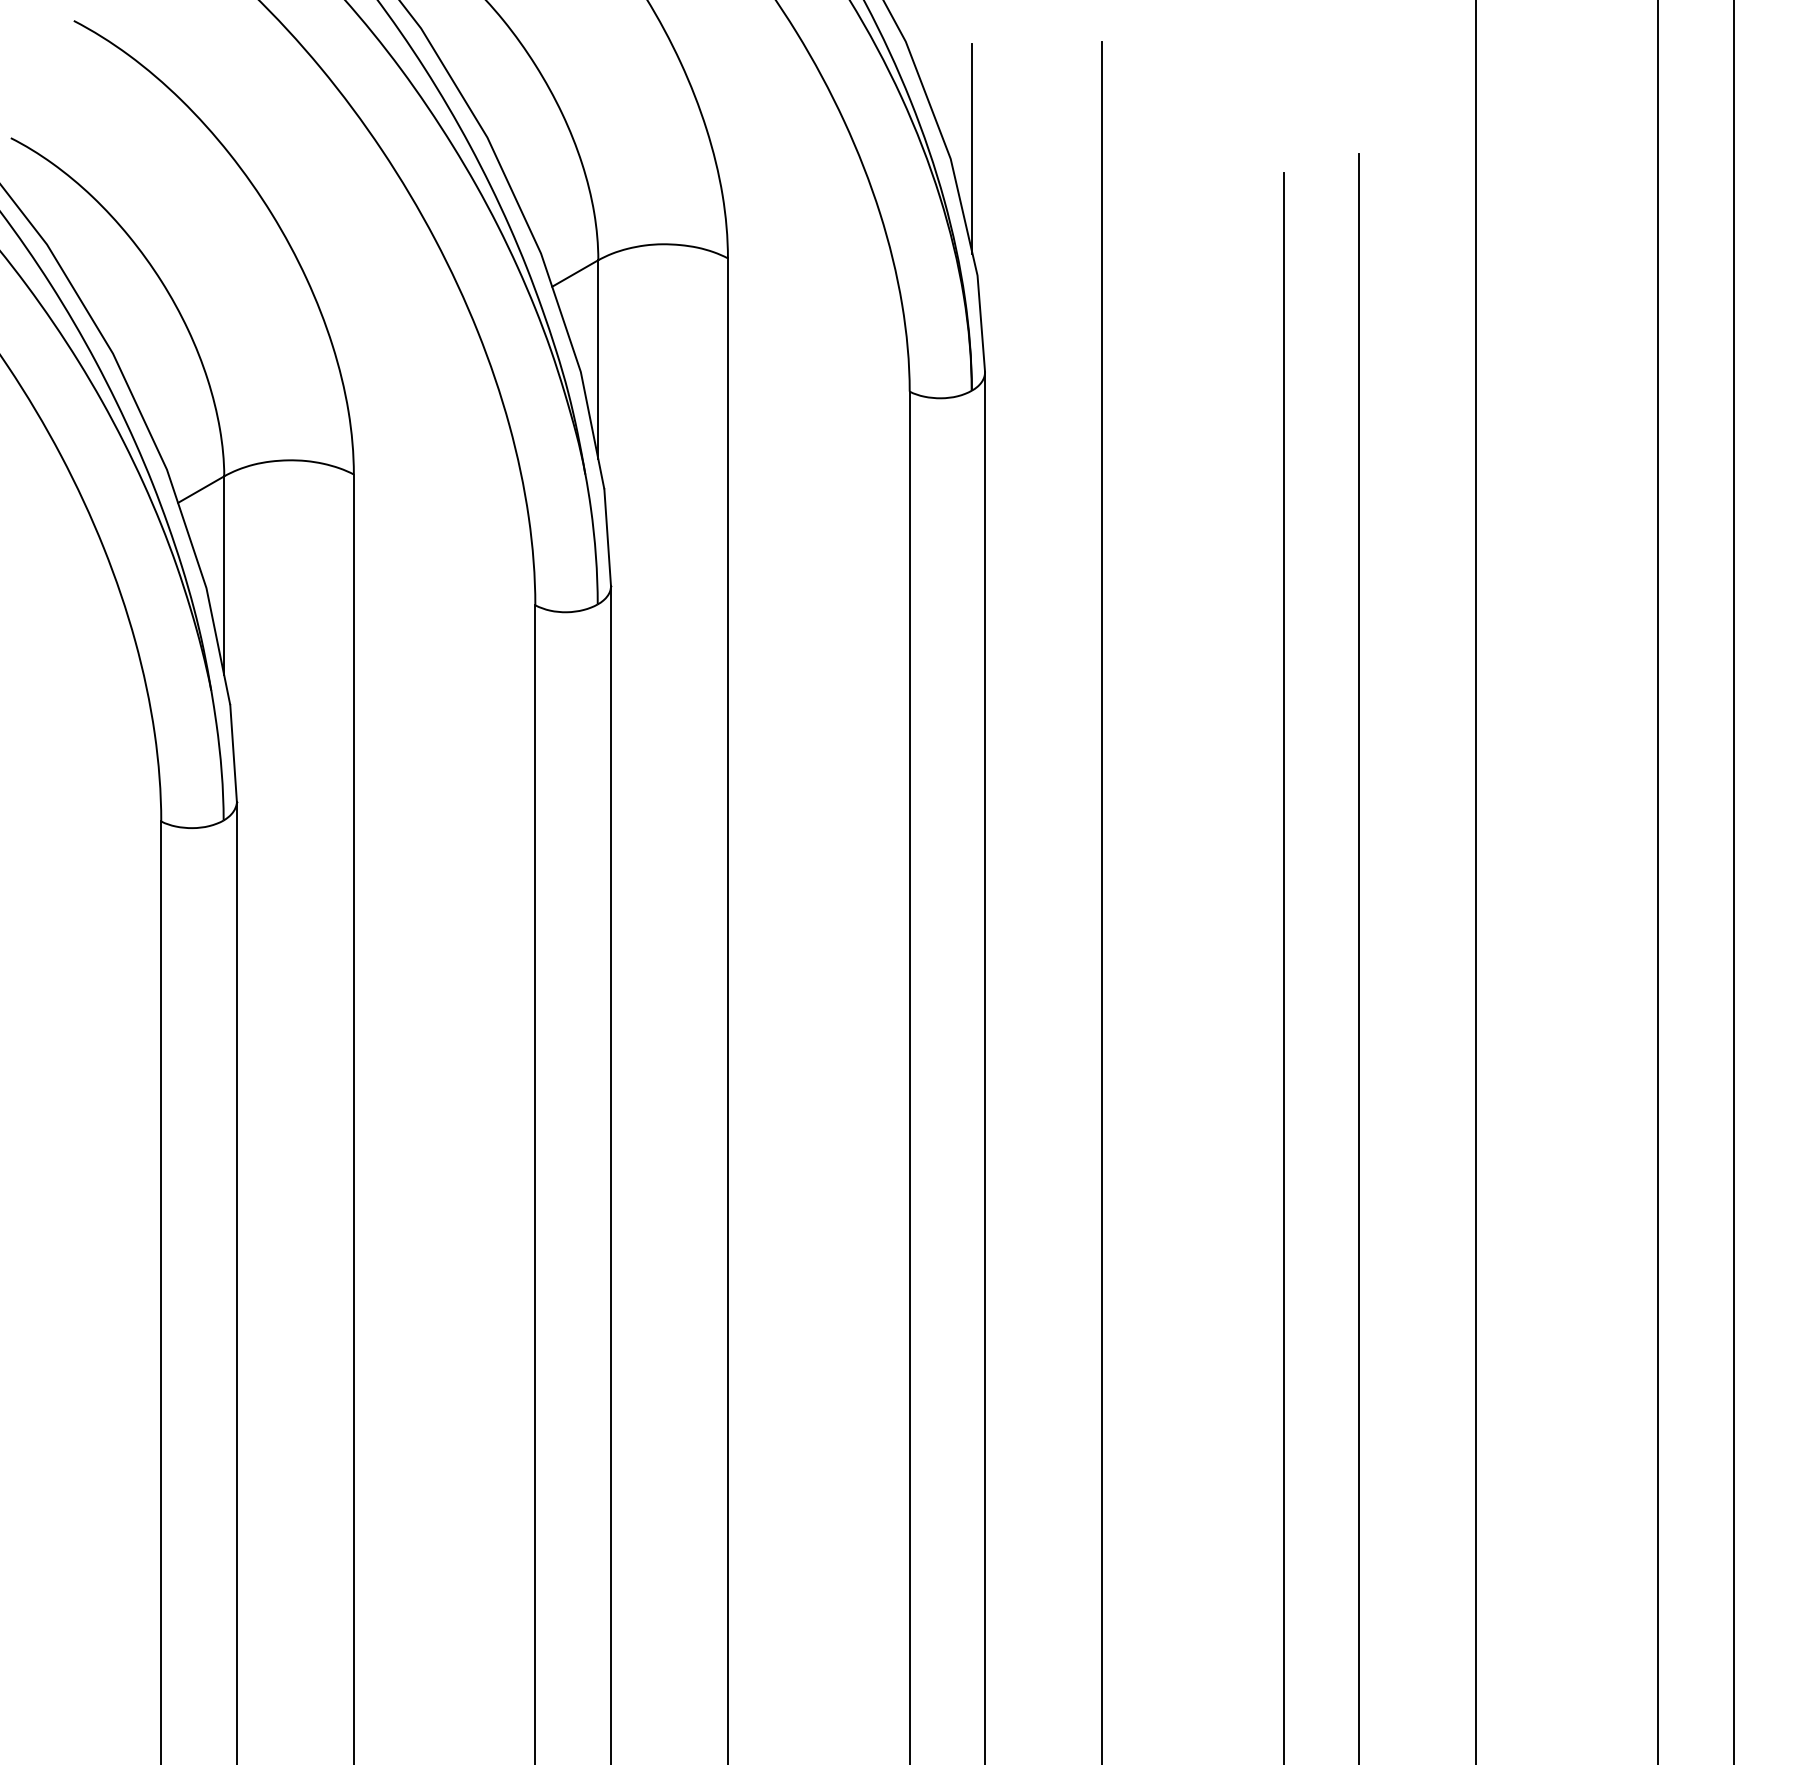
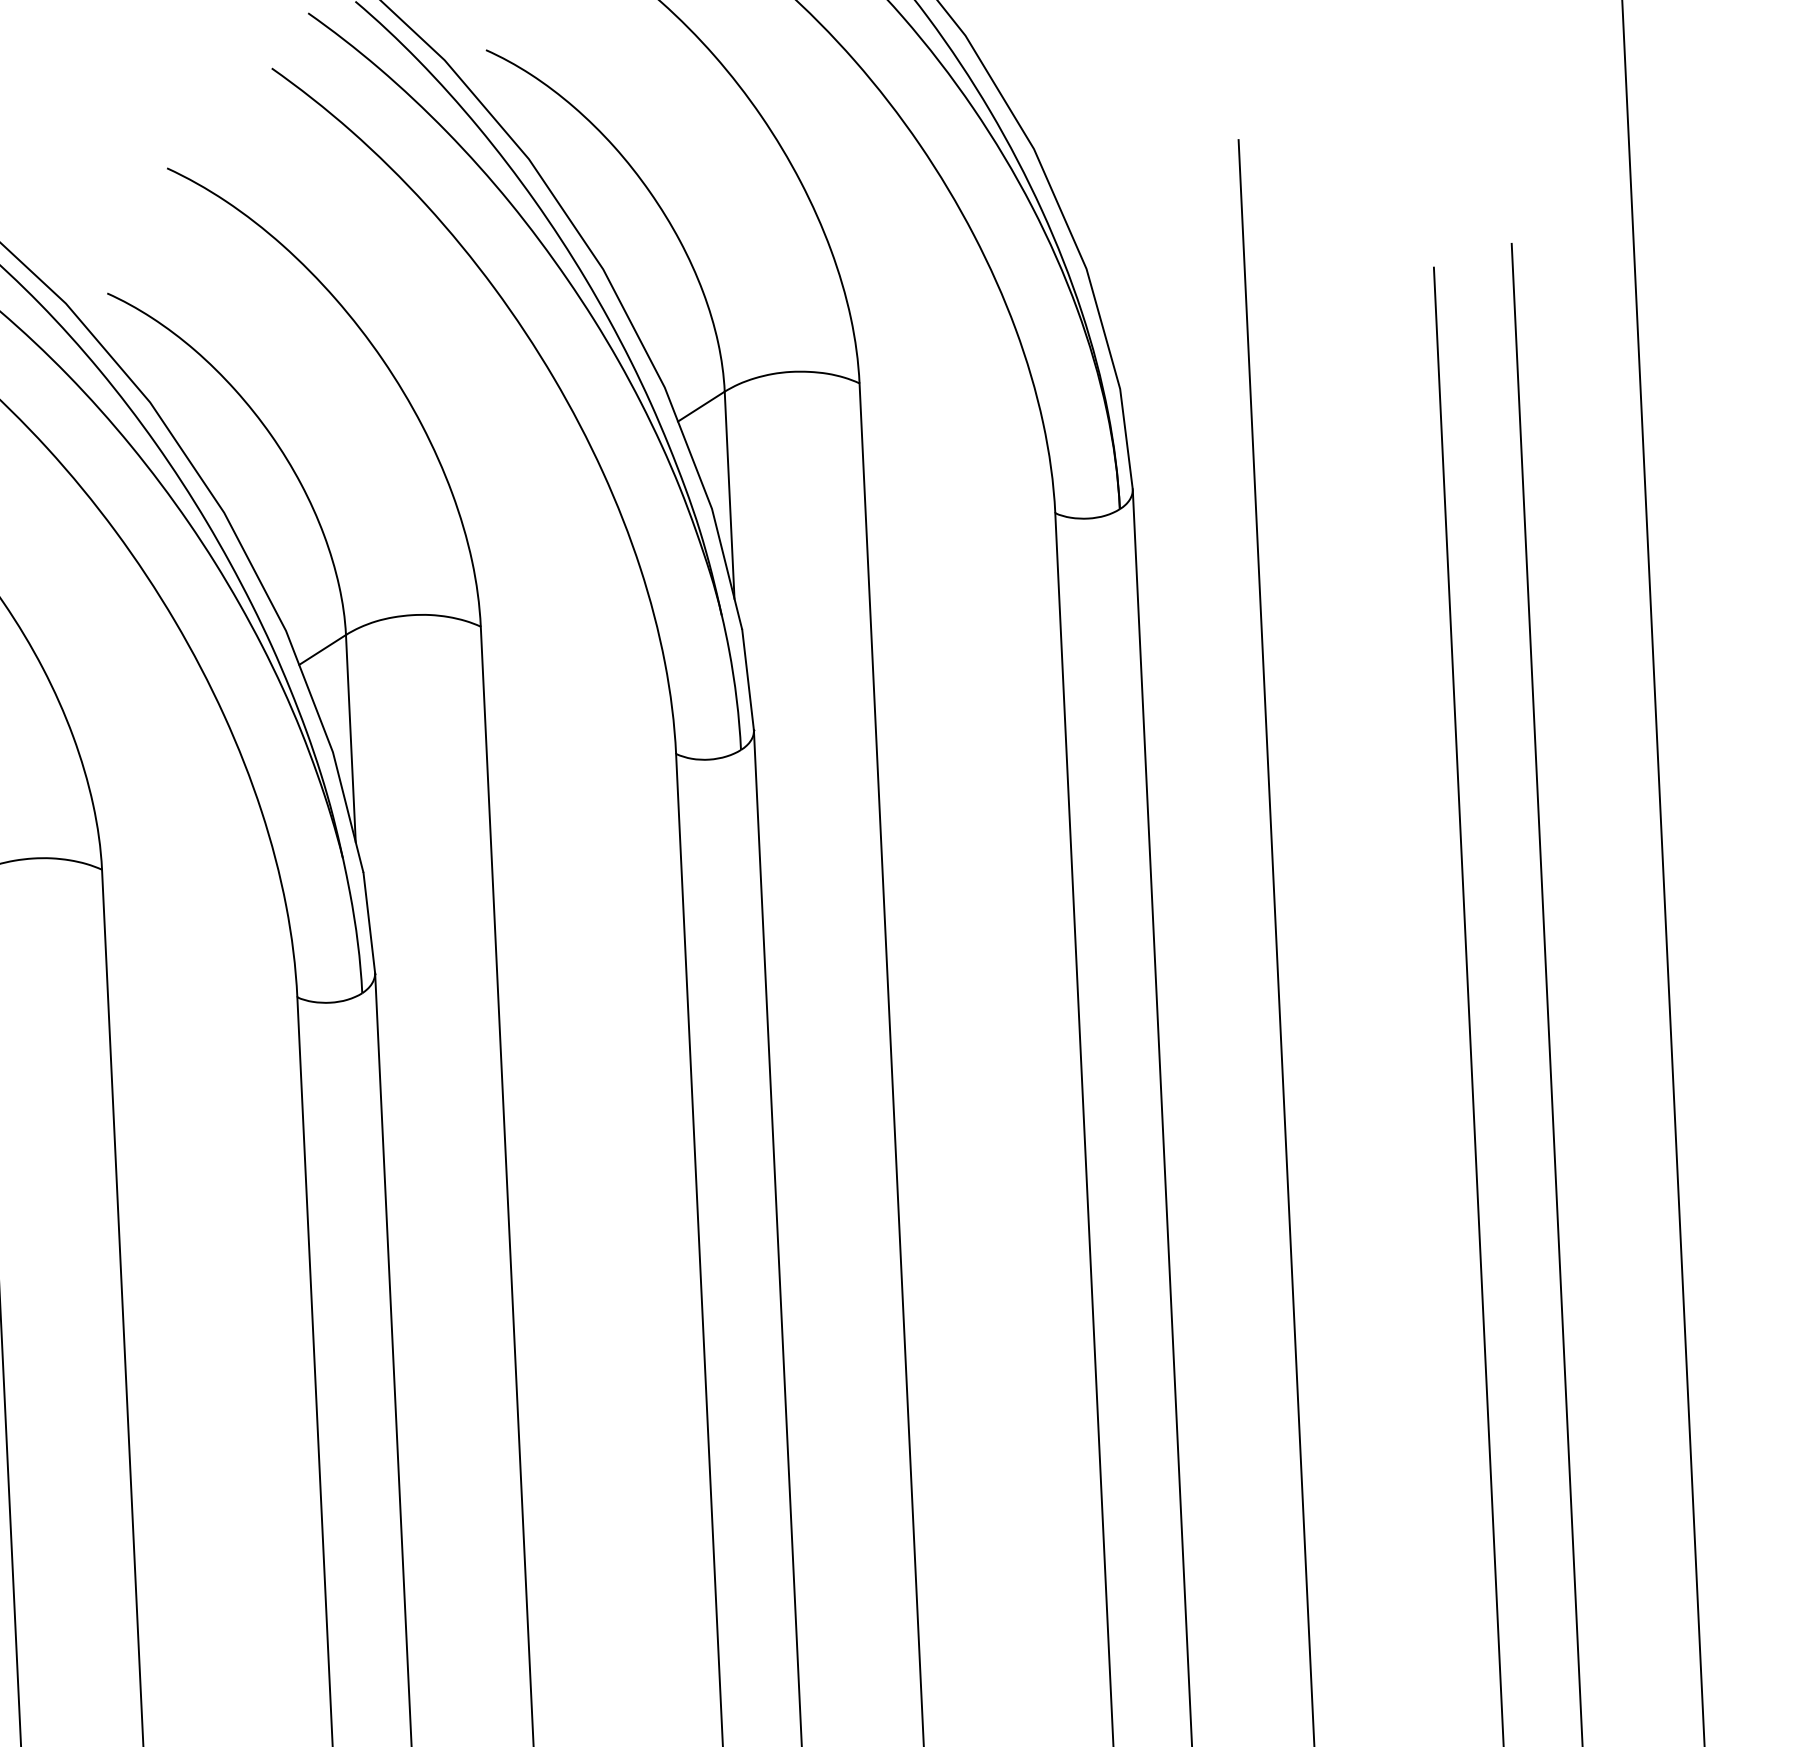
line: (972, 148) -> (1108, 257), removed

